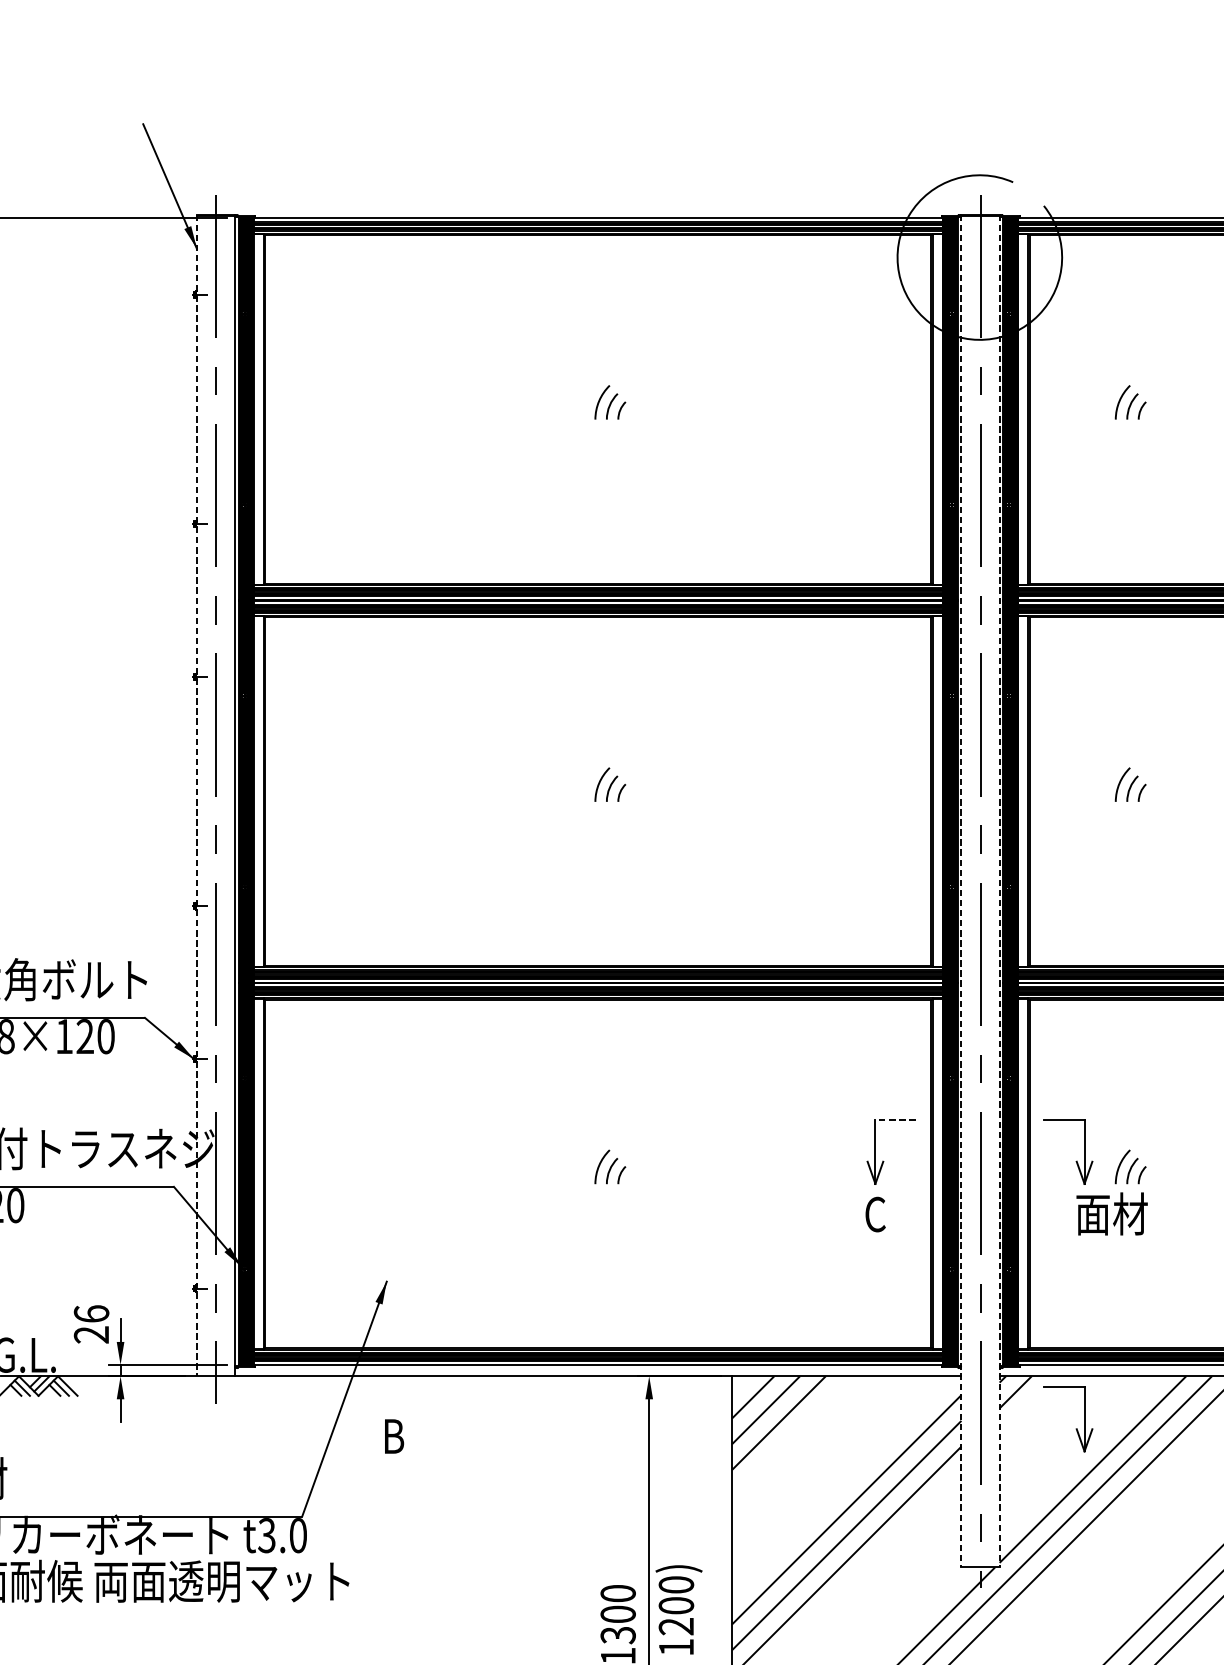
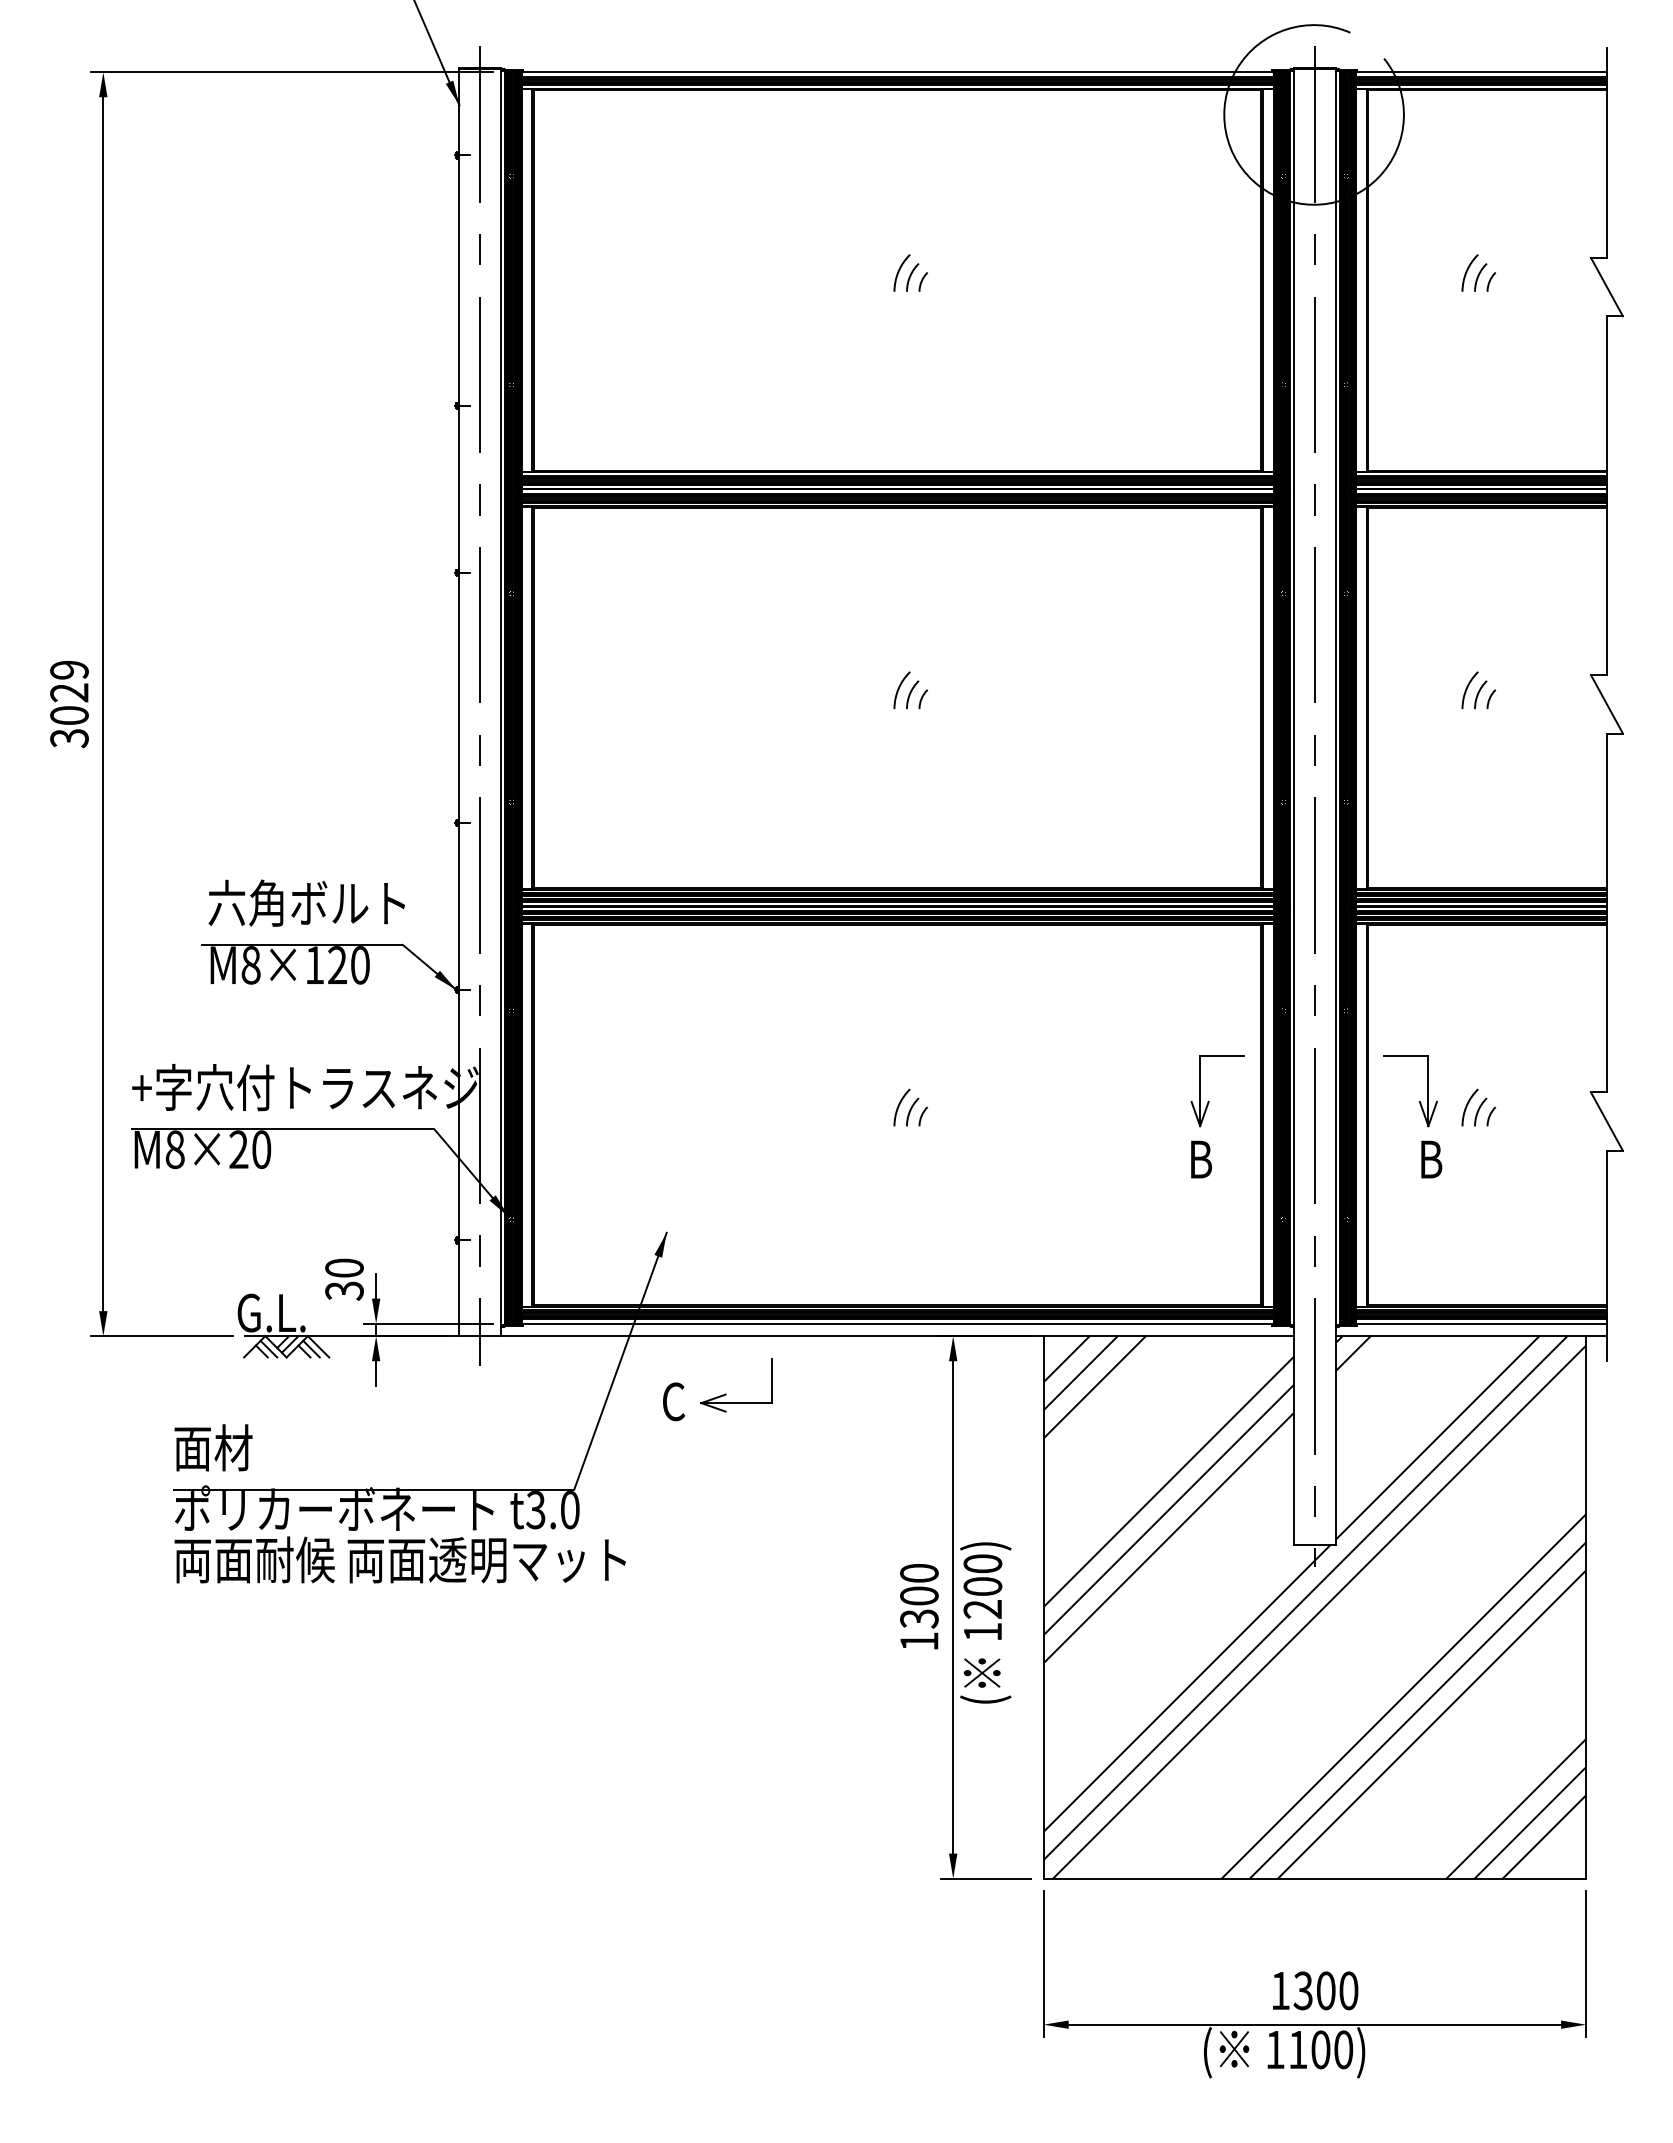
line: (196, 795) -> (459, 702), dashed -> solid
line: (961, 891) -> (1294, 806), dashed -> solid
line: (999, 891) -> (1335, 806), dashed -> solid
line: (895, 1119) -> (1222, 1055), dashed -> solid
text: (1112, 1213) -> (1458, 1158), 面材 -> B
text: (875, 1214) -> (1200, 1159), C -> B
text: (91, 1324) -> (344, 1279), 26 -> 30
part: (441, 1428) -> (726, 1393), added
part: (1075, 1428) -> (1418, 1393), removed
text: (393, 1436) -> (674, 1401), B -> C

